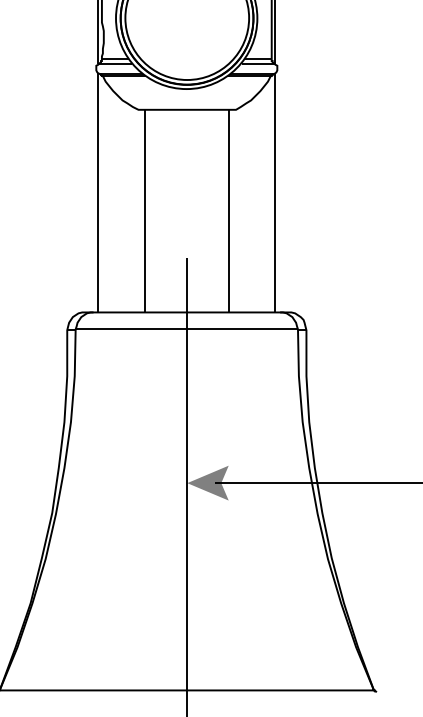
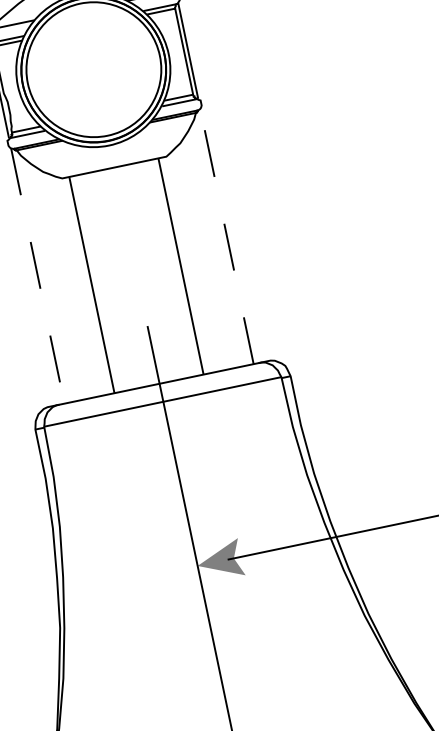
line: (98, 192) -> (38, 275), solid -> dashed
line: (275, 192) -> (226, 236), solid -> dashed

